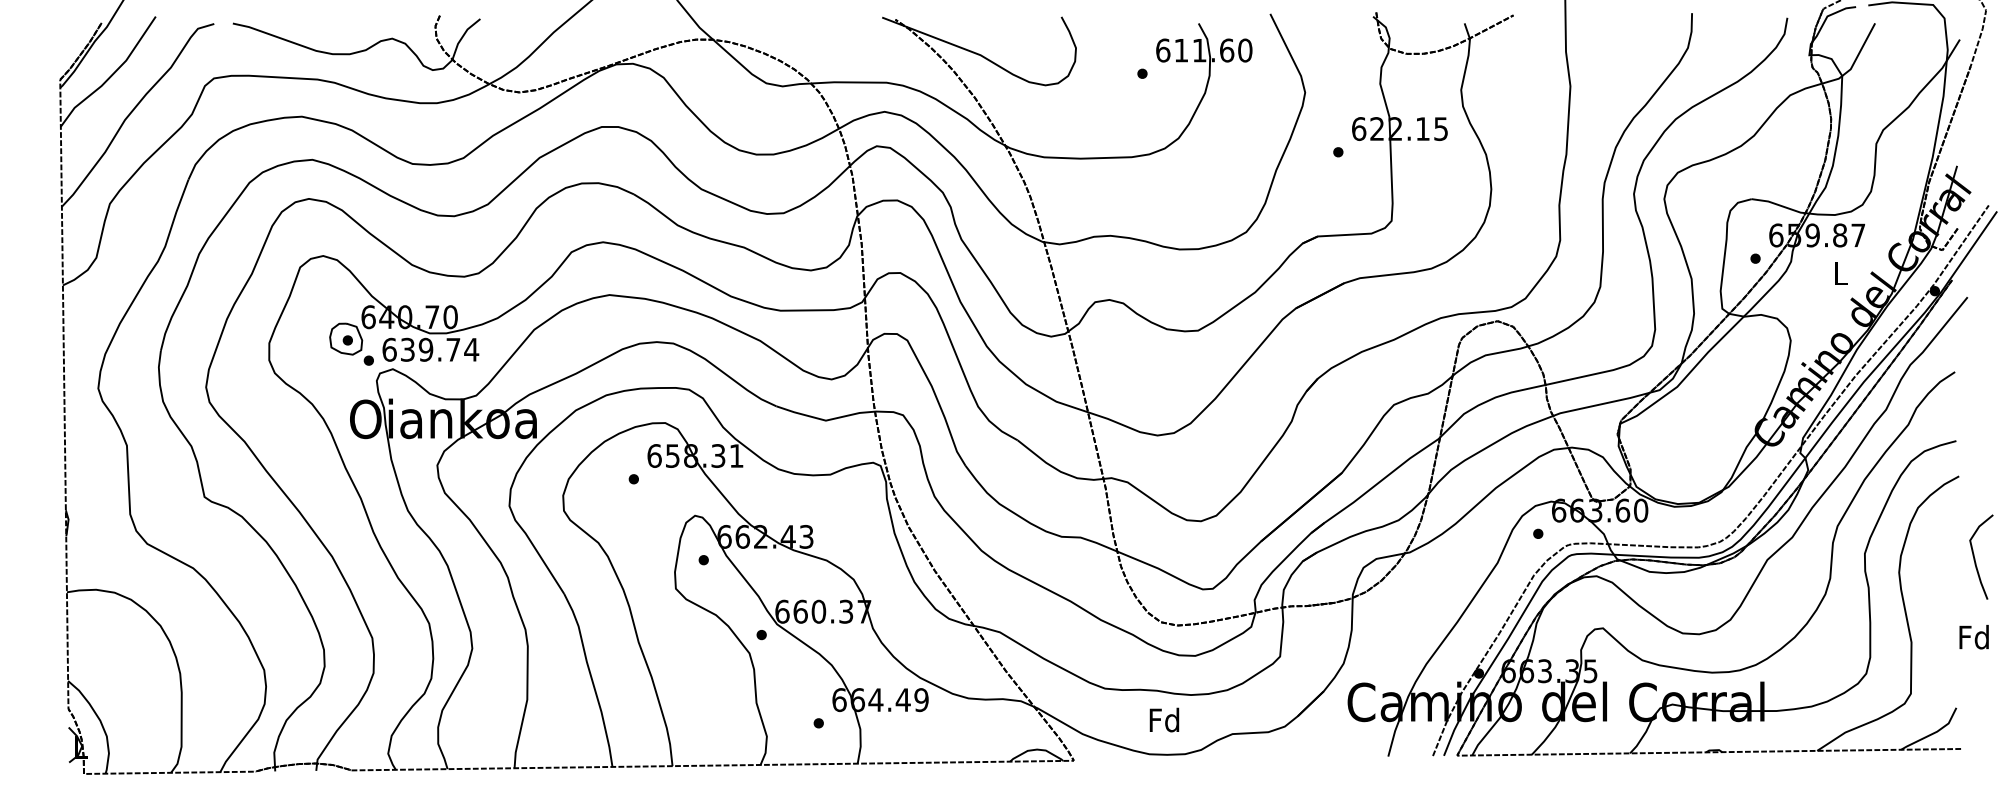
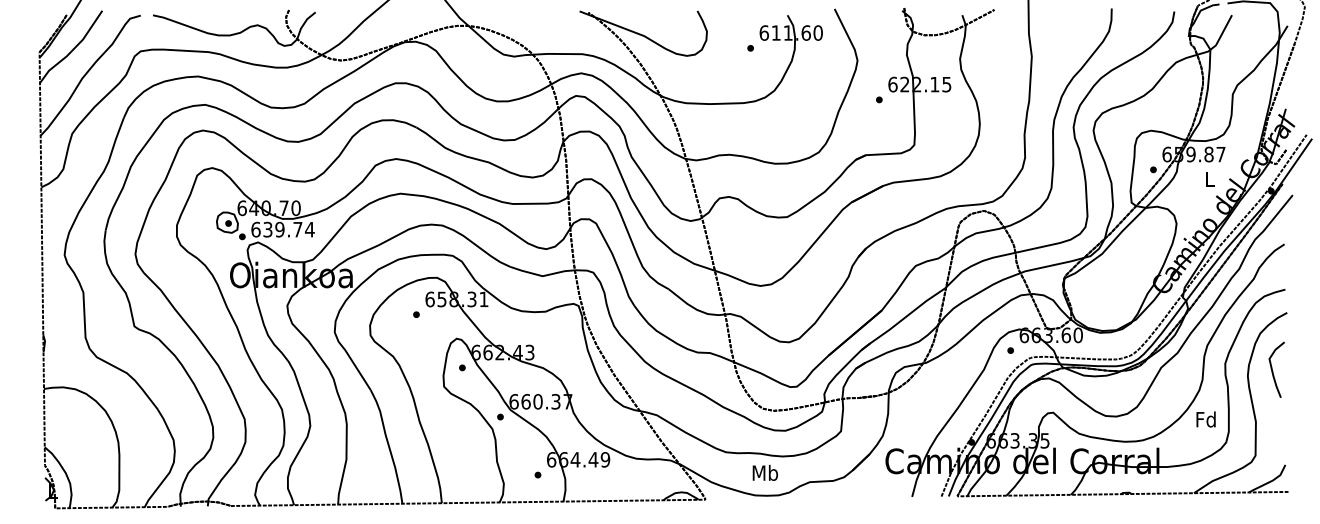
curve: (1976, 559) -> (1273, 371), moved
text: (1973, 637) -> (1205, 419), moved
text: (1165, 719) -> (765, 472), Fd -> Mb

